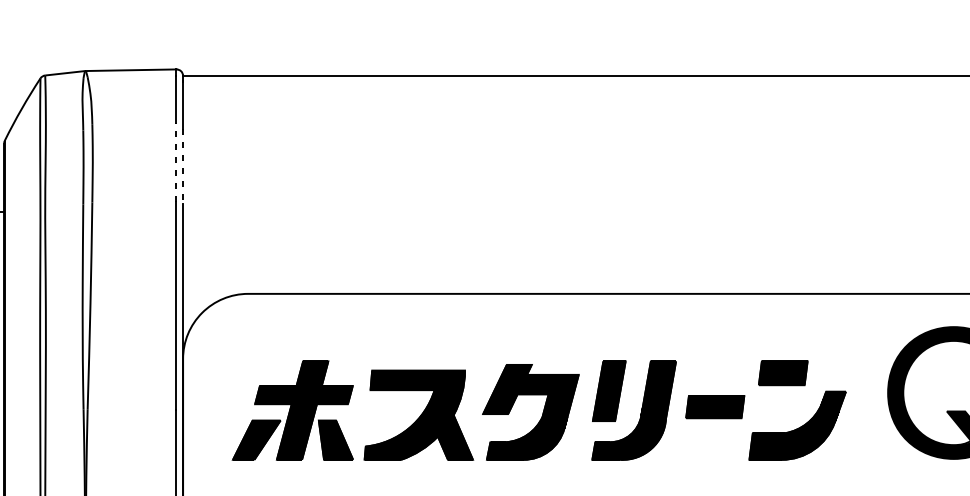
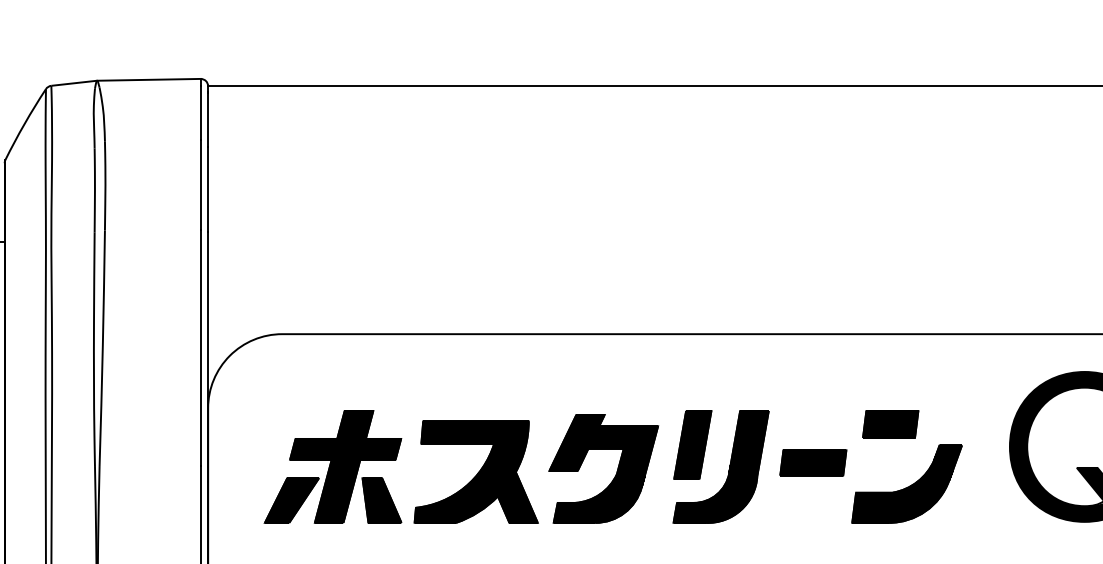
line: (176, 162) -> (200, 184), dashed -> solid
line: (183, 166) -> (208, 189), dashed -> solid

